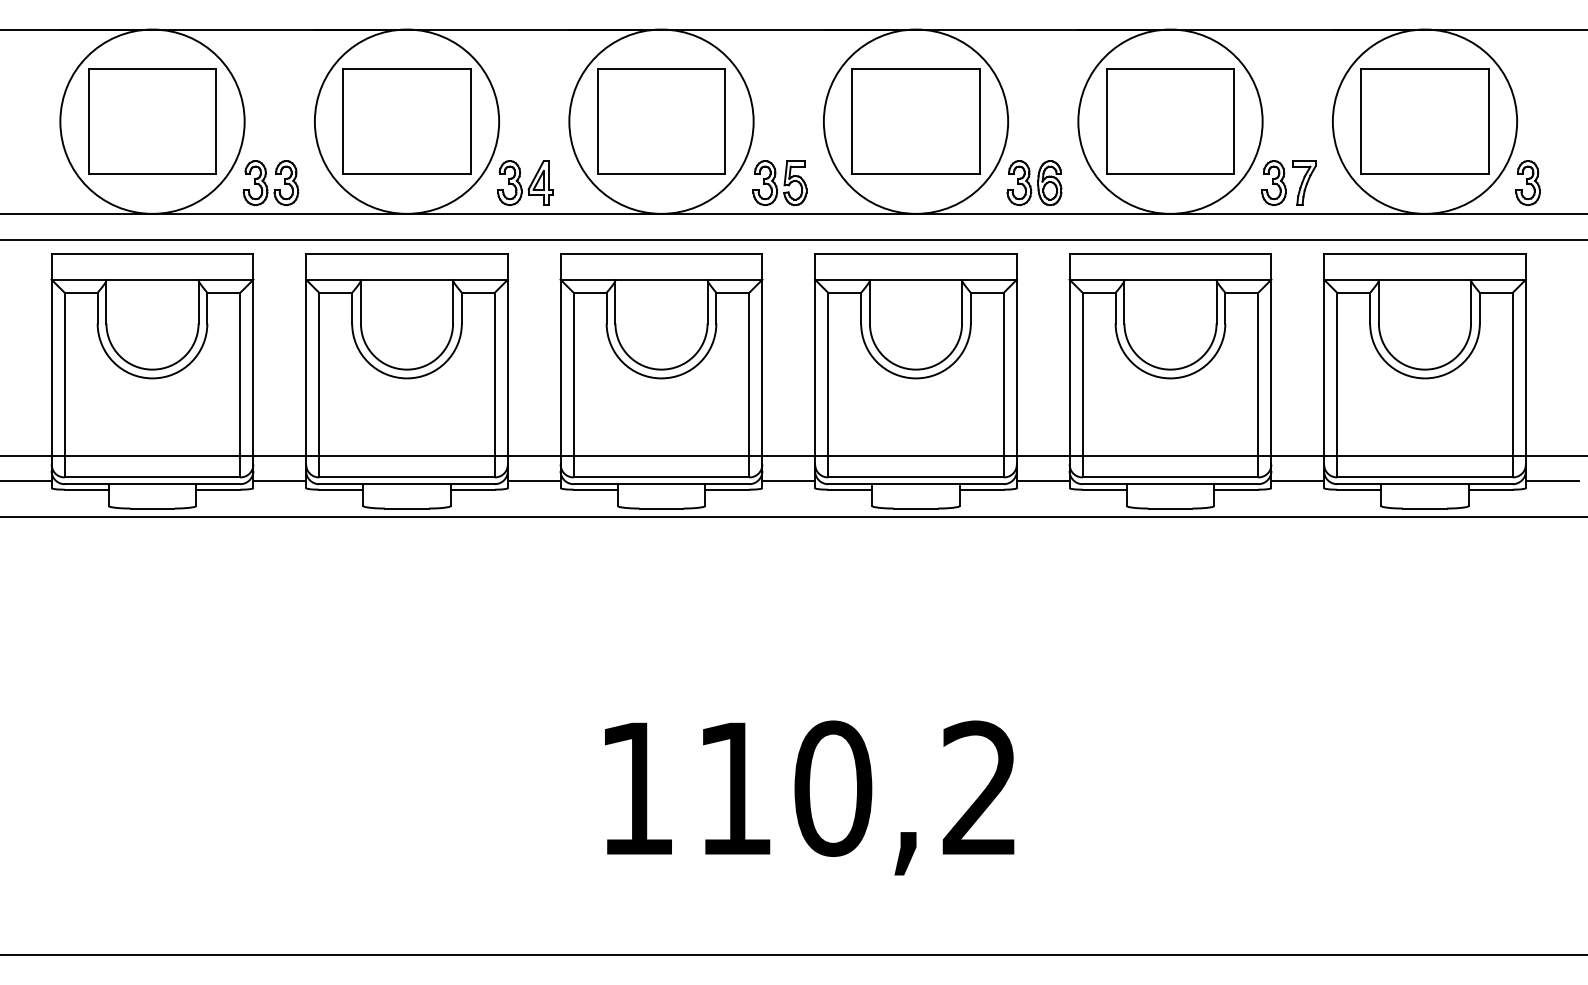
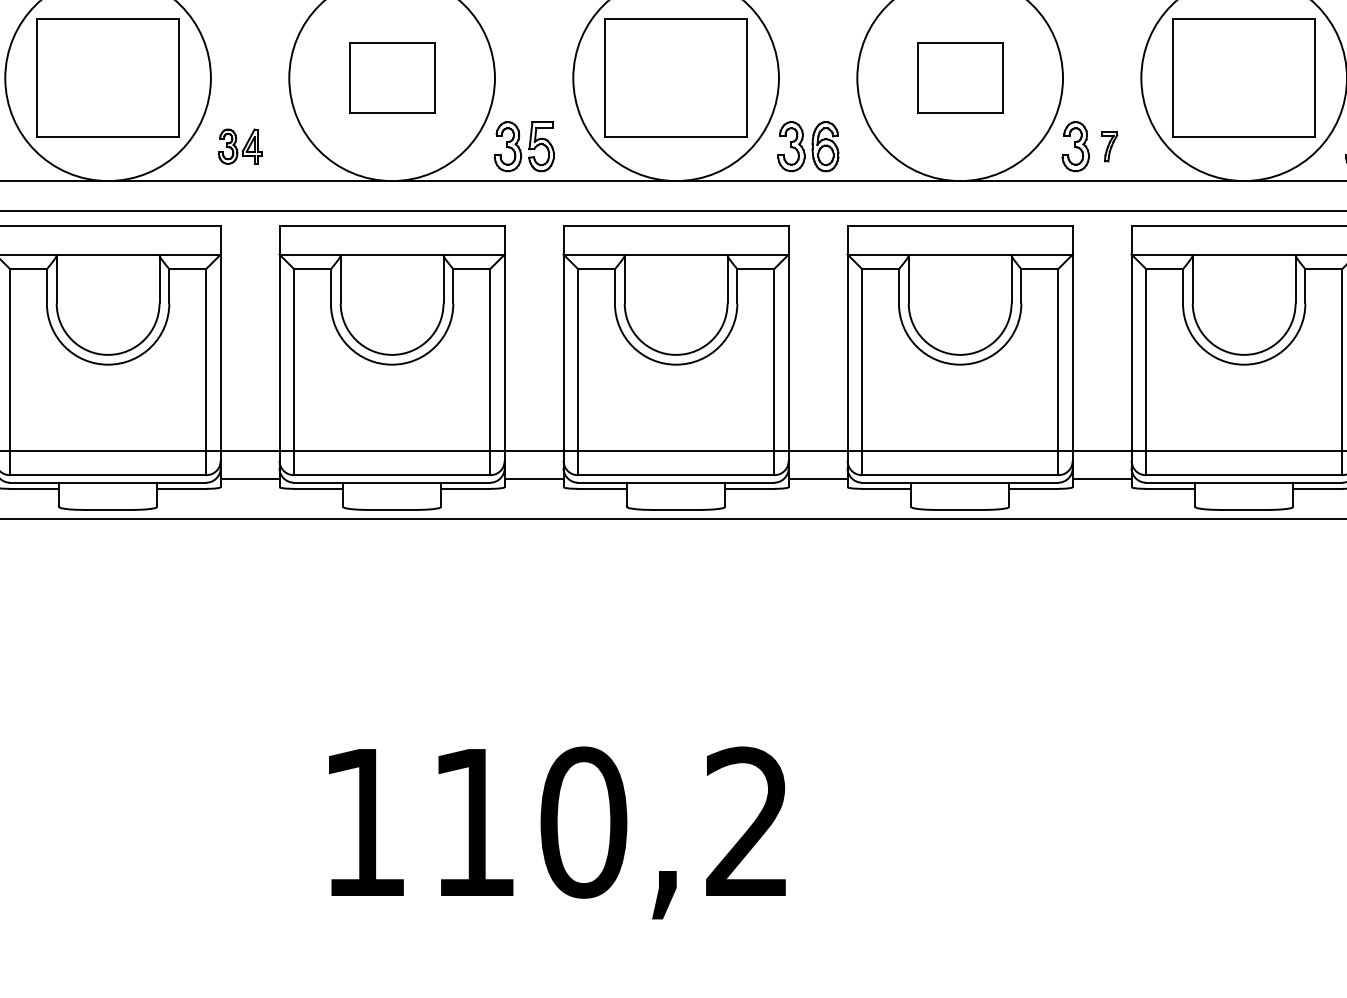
part: (661, 121) -> (392, 77), size x0.6
part: (1170, 121) -> (960, 77), size x0.6
part: (525, 182) -> (240, 146), size x0.7
part: (1304, 182) -> (1109, 146), size x0.6

